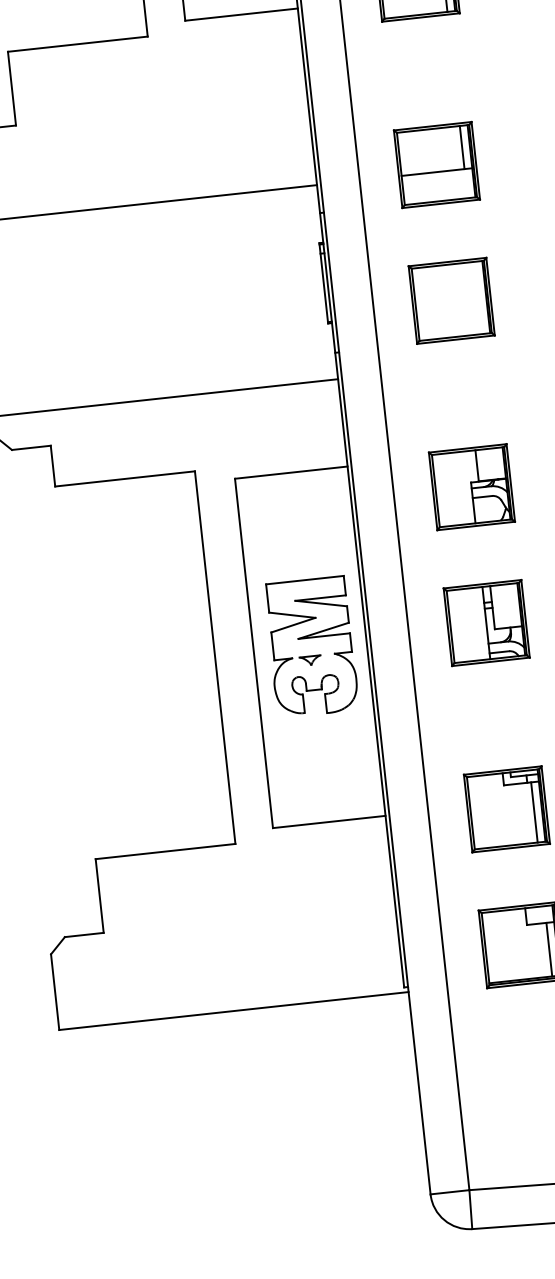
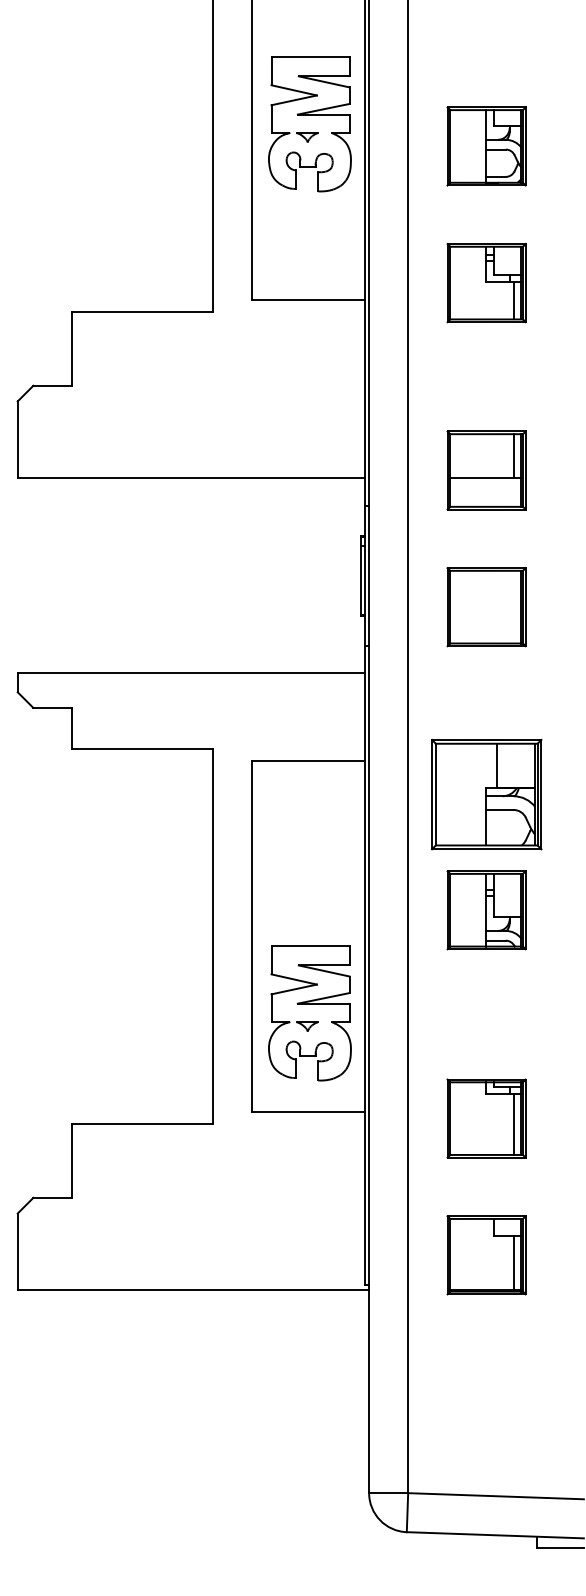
part: (471, 487) -> (486, 794), size x1.4
part: (486, 623) -> (486, 910), moved
part: (311, 647) -> (309, 1013), moved

